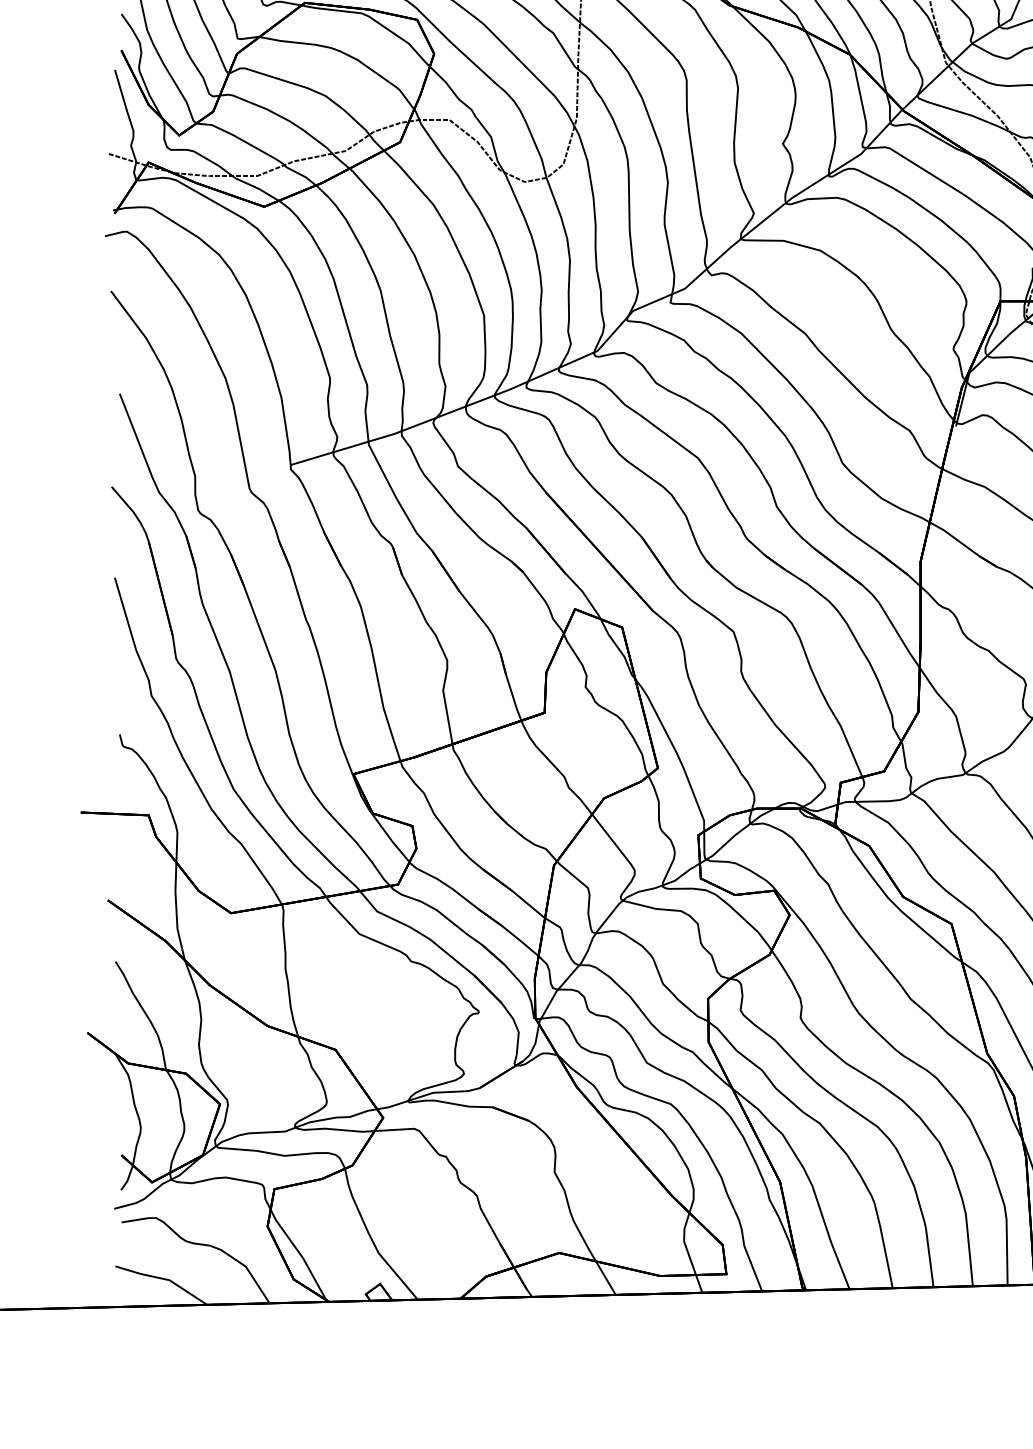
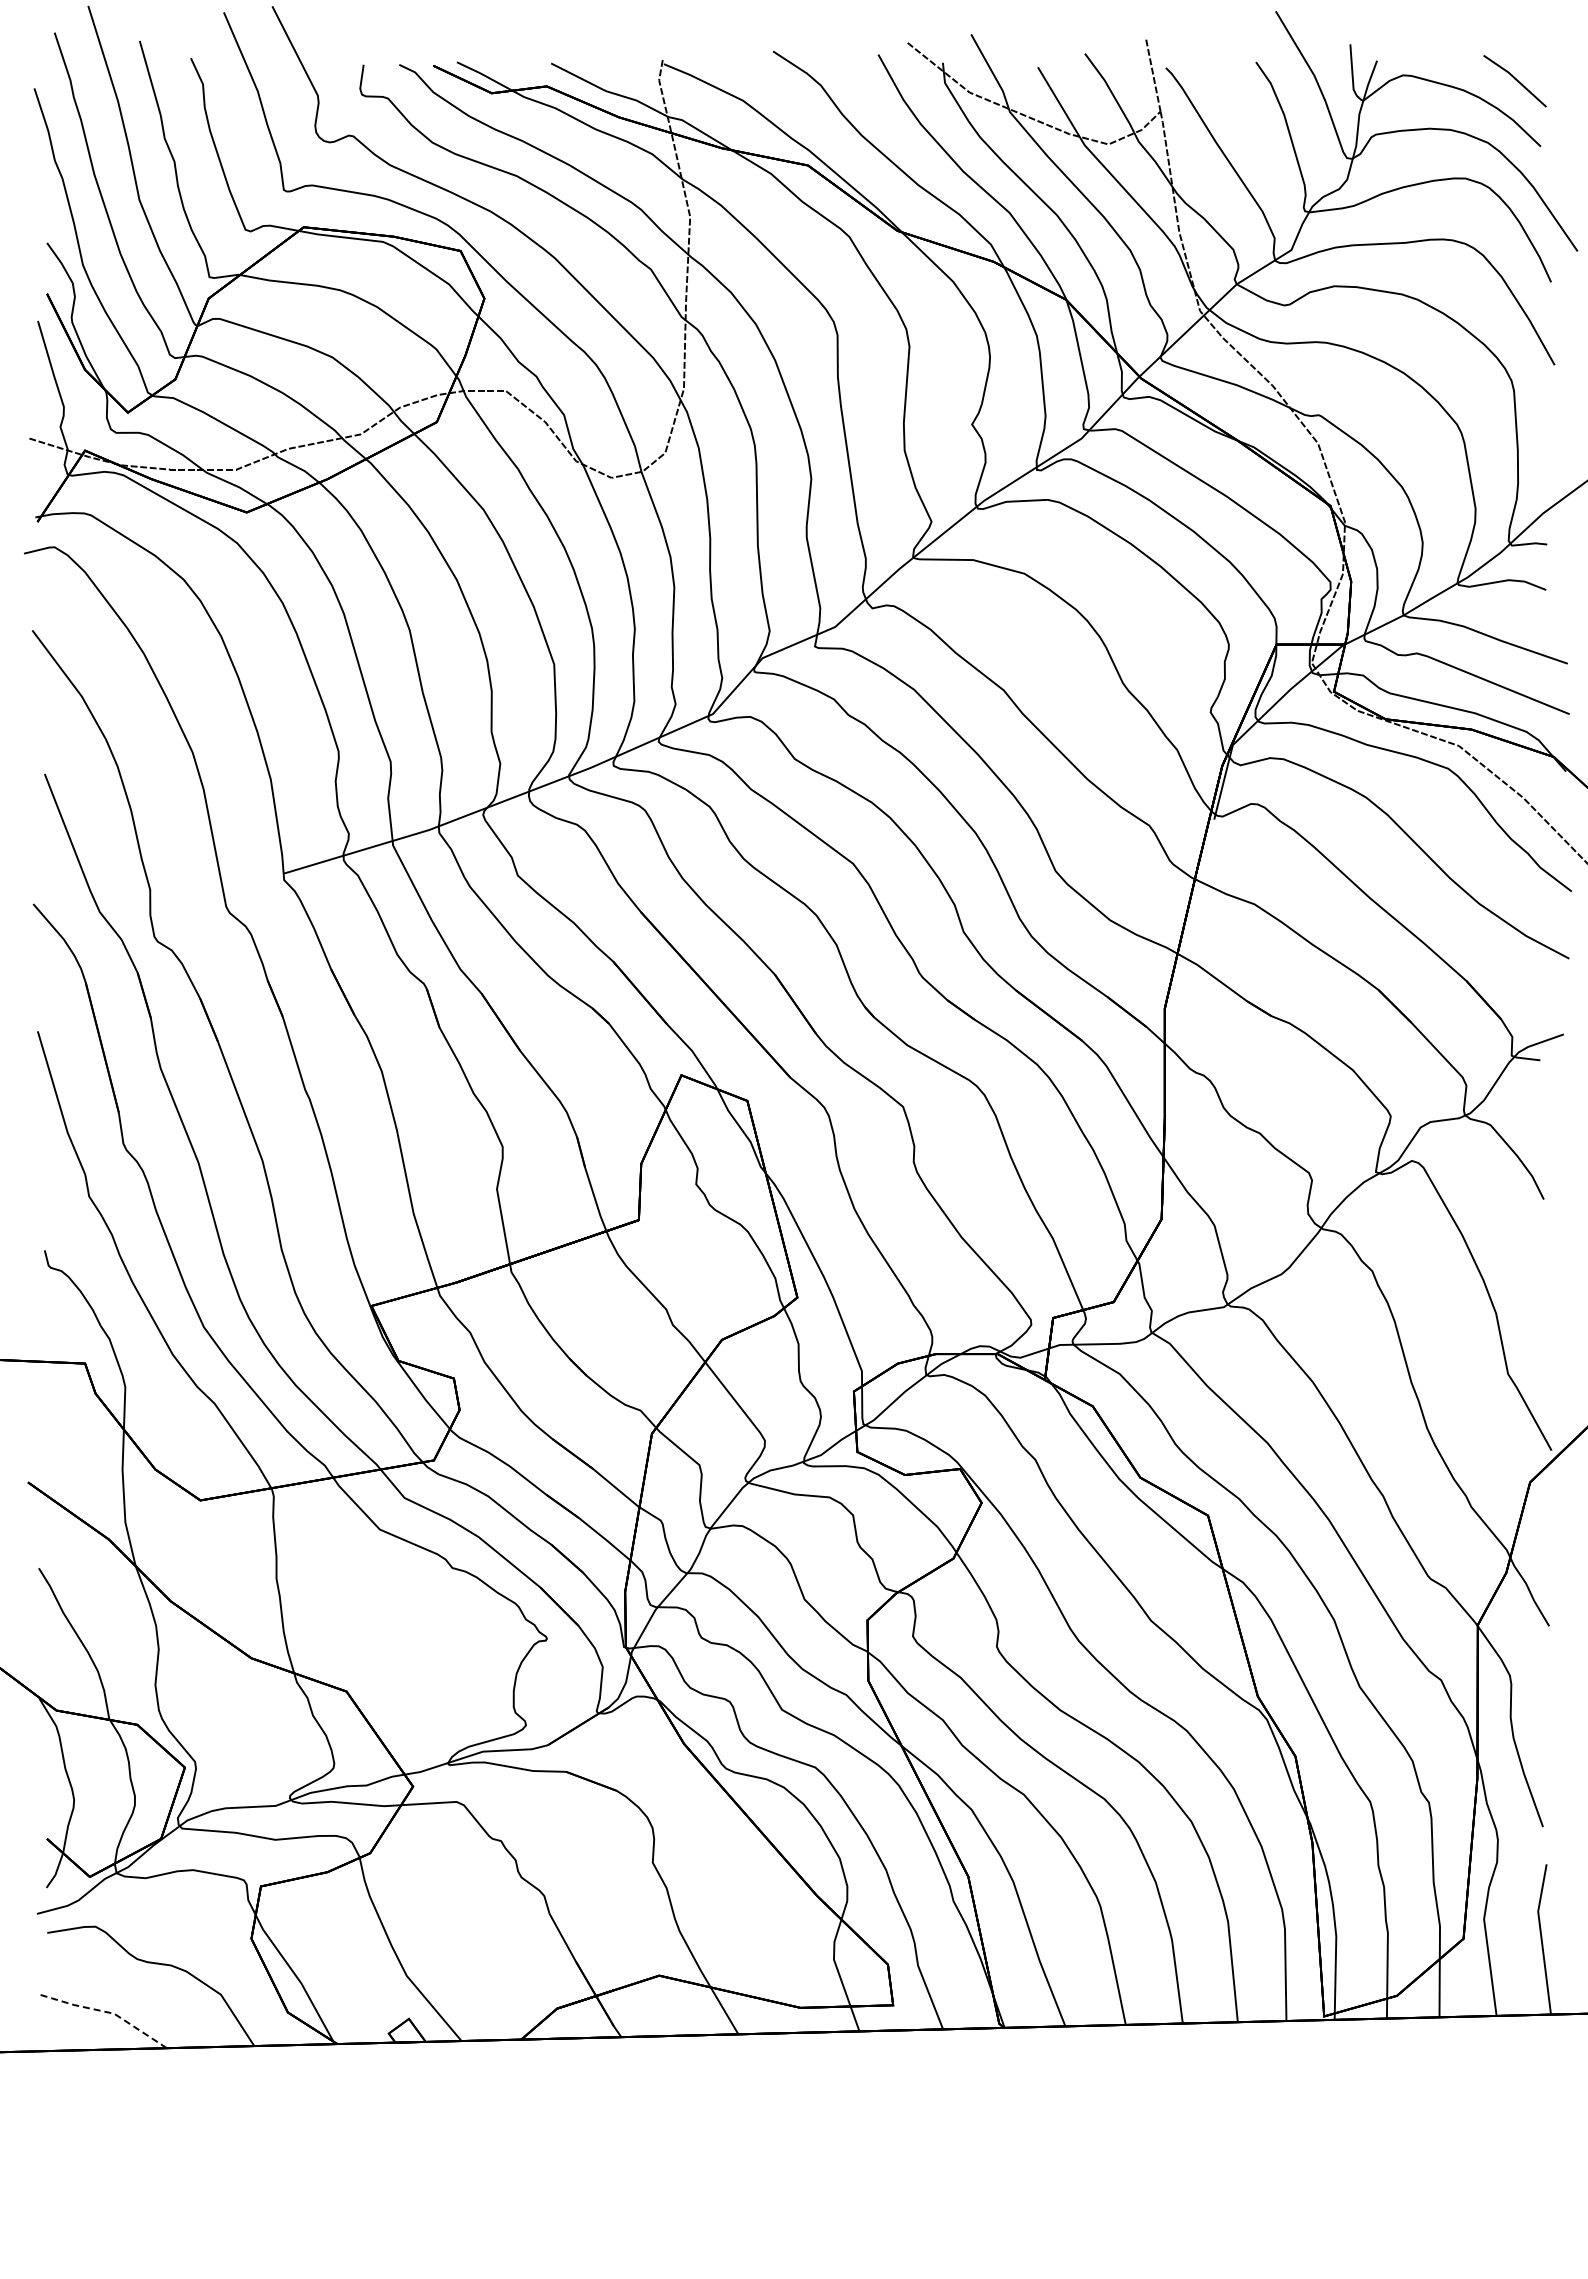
line: (163, 1278) -> (105, 2011), solid -> dashed

